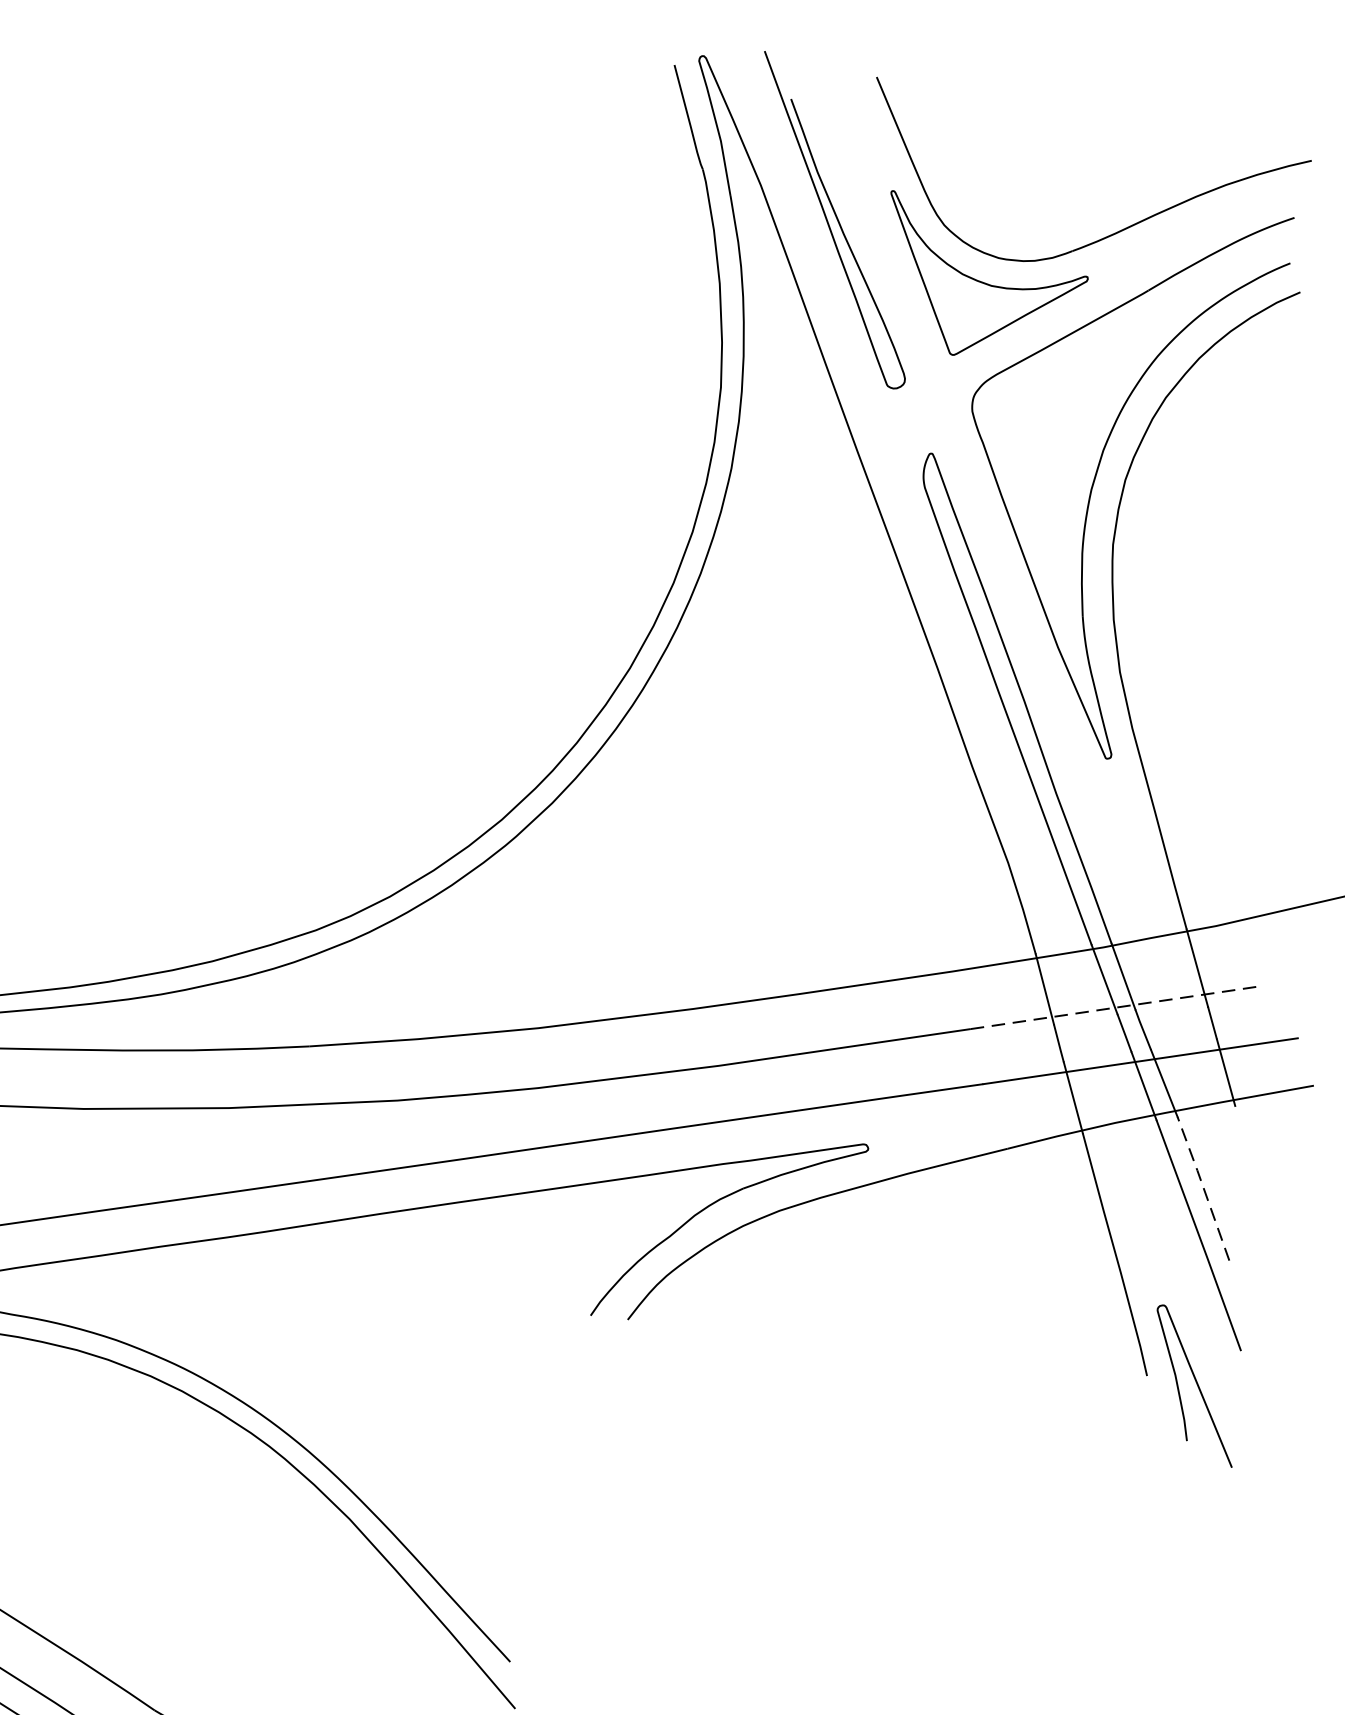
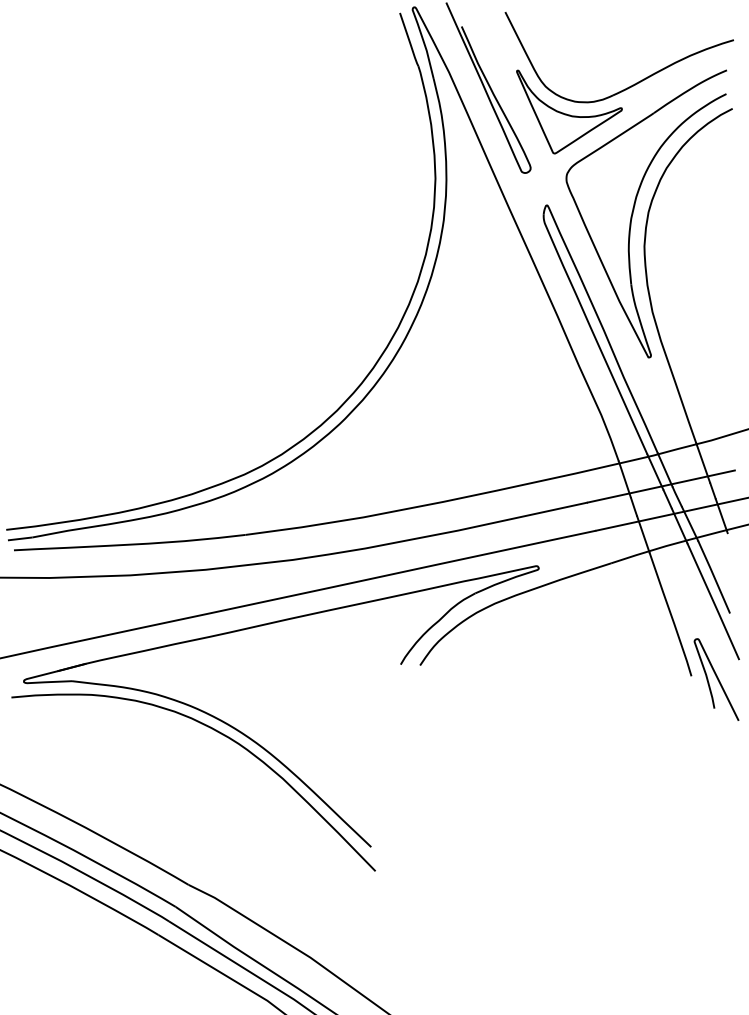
line: (1114, 1007) -> (661, 486), dashed -> solid
line: (1202, 1187) -> (713, 576), dashed -> solid

